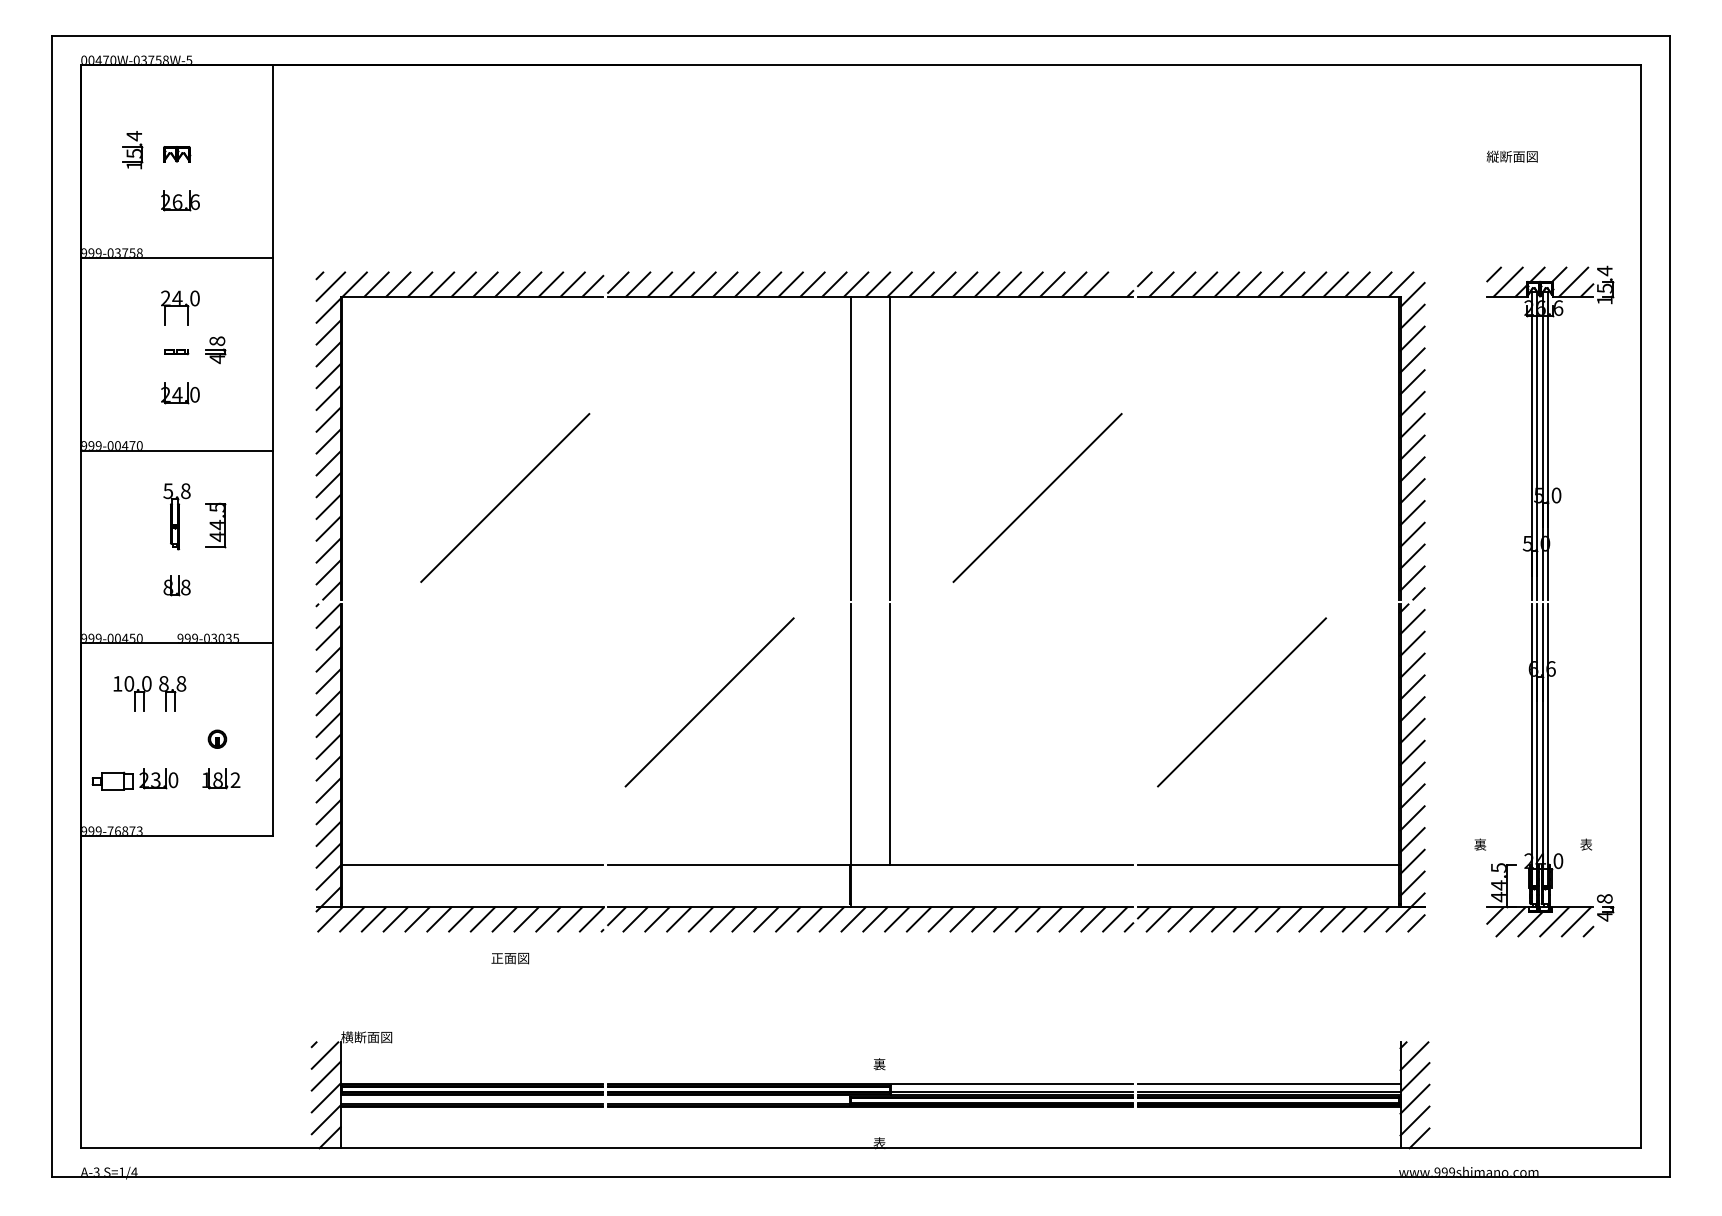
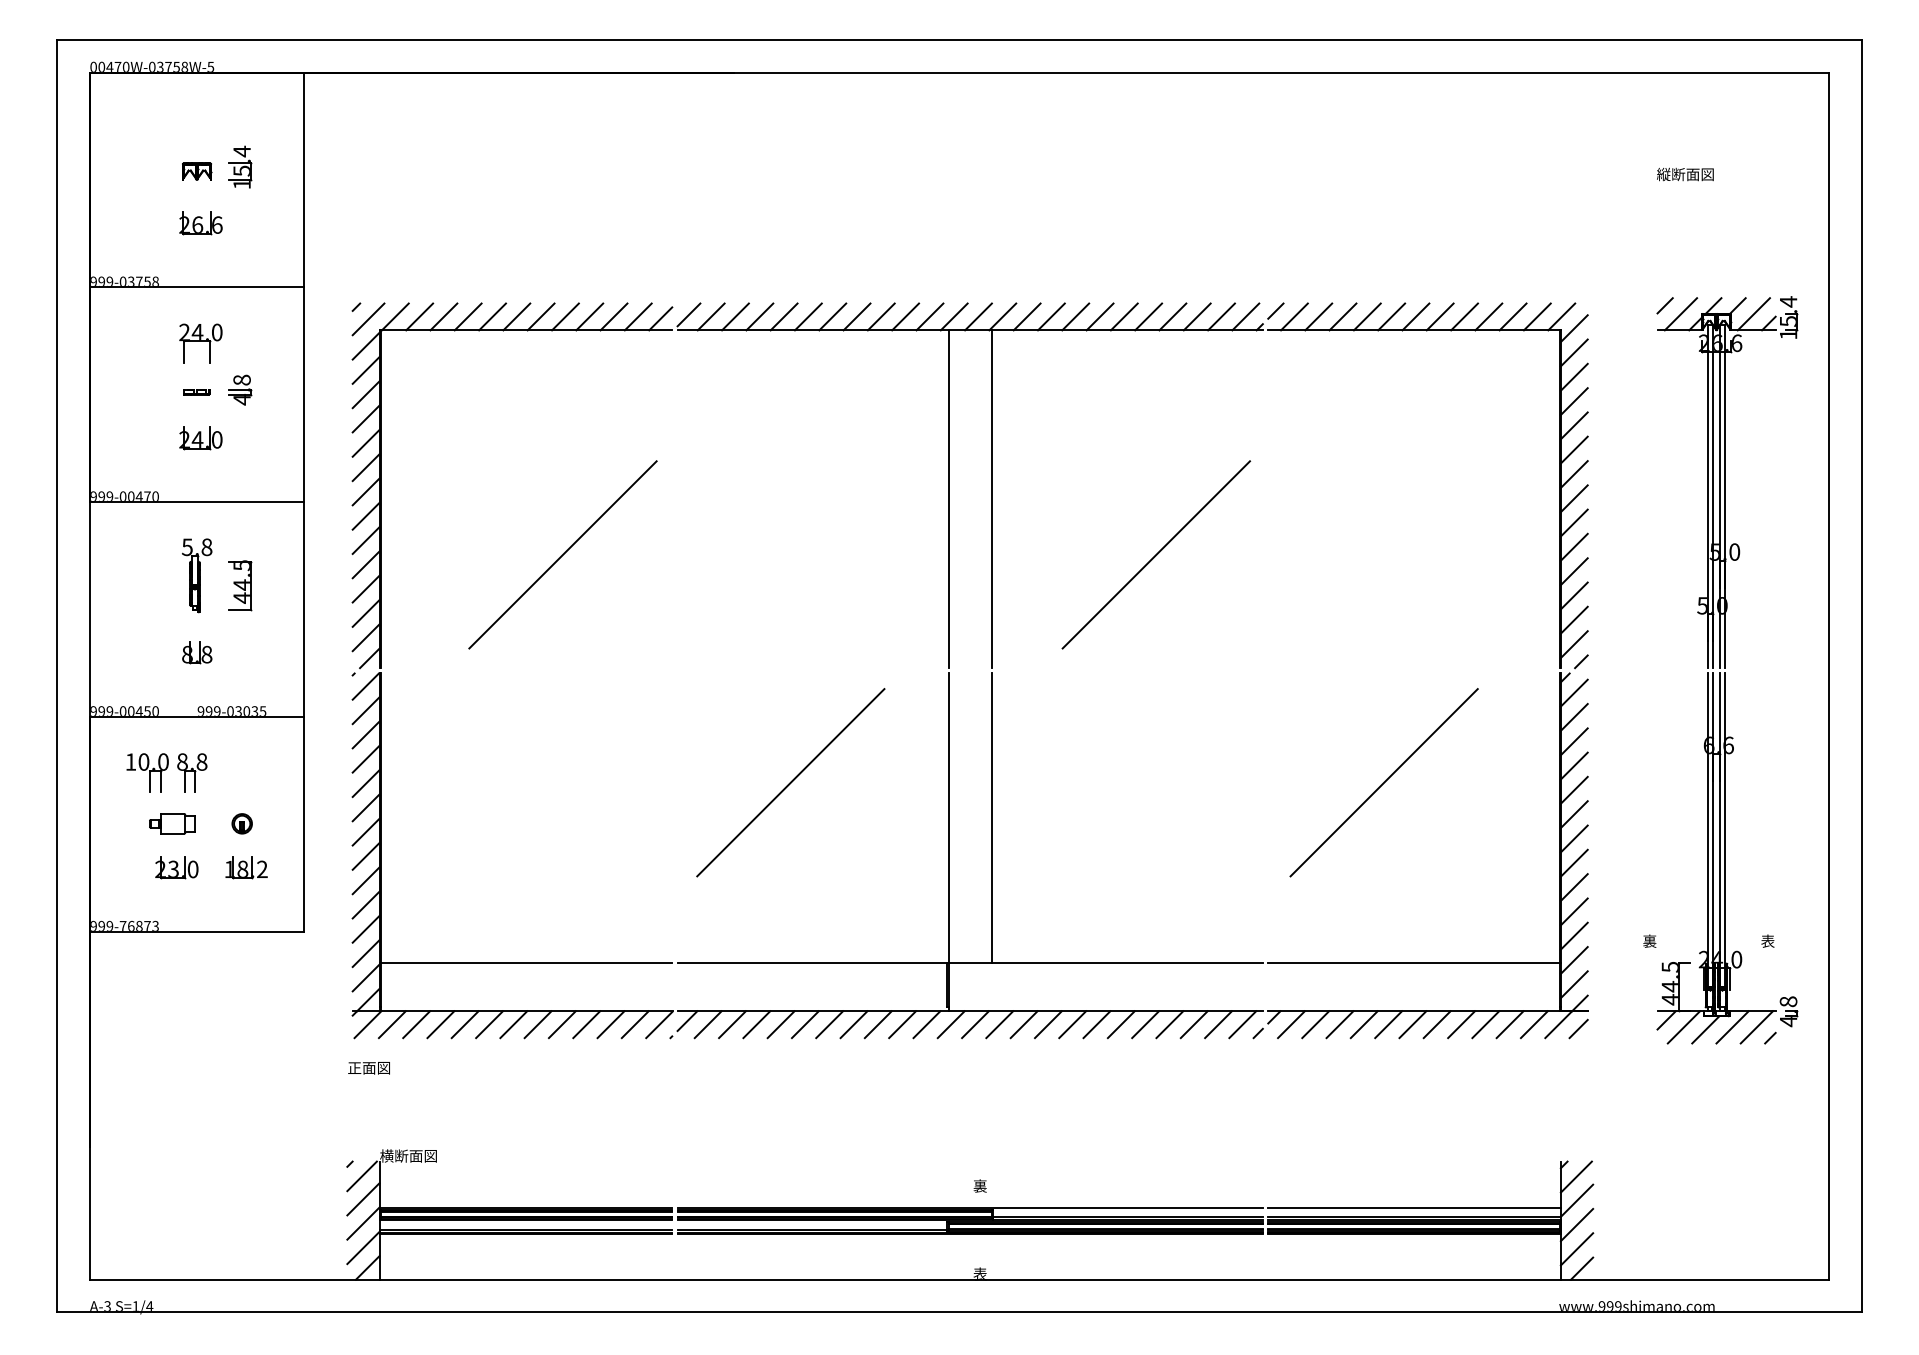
part: (132, 150) -> (240, 167), moved
line: (1117, 284) -> (1245, 316), added
part: (112, 780) -> (172, 822), moved
text: (510, 958) -> (369, 1068), moved

